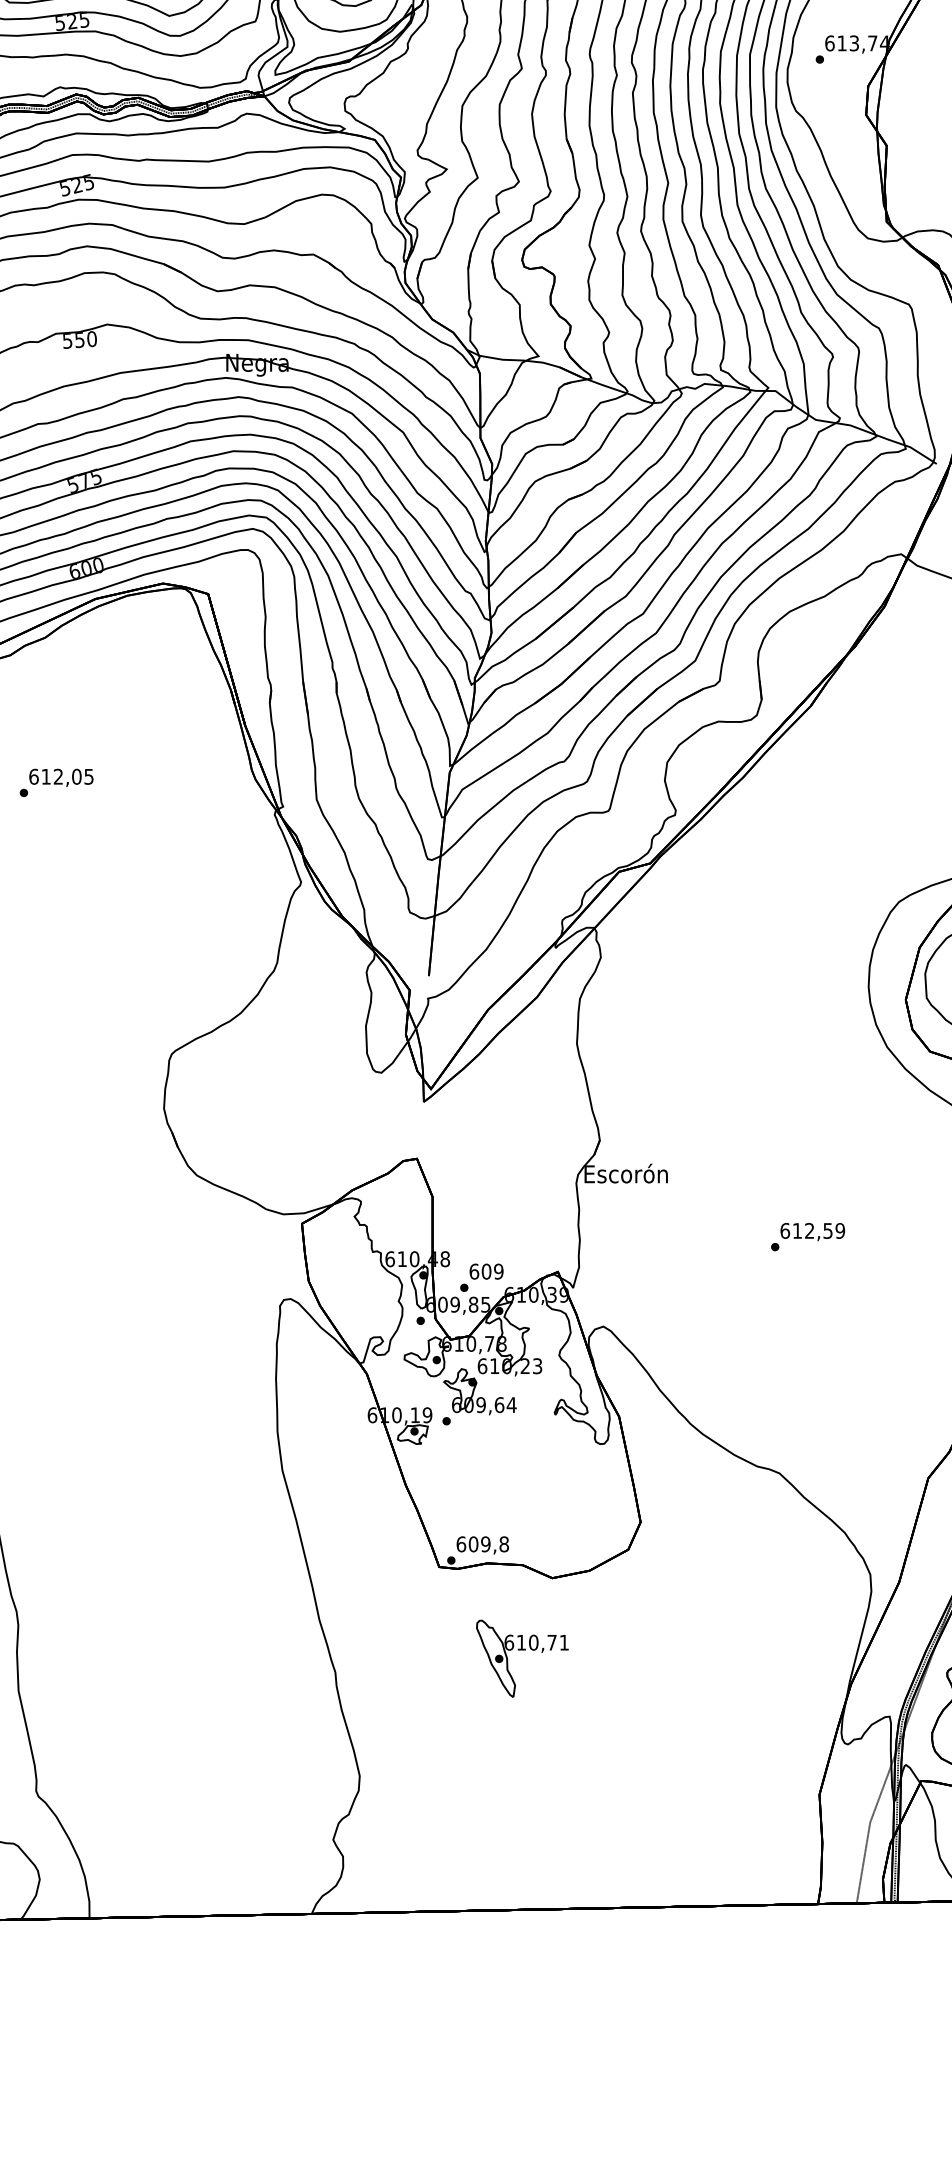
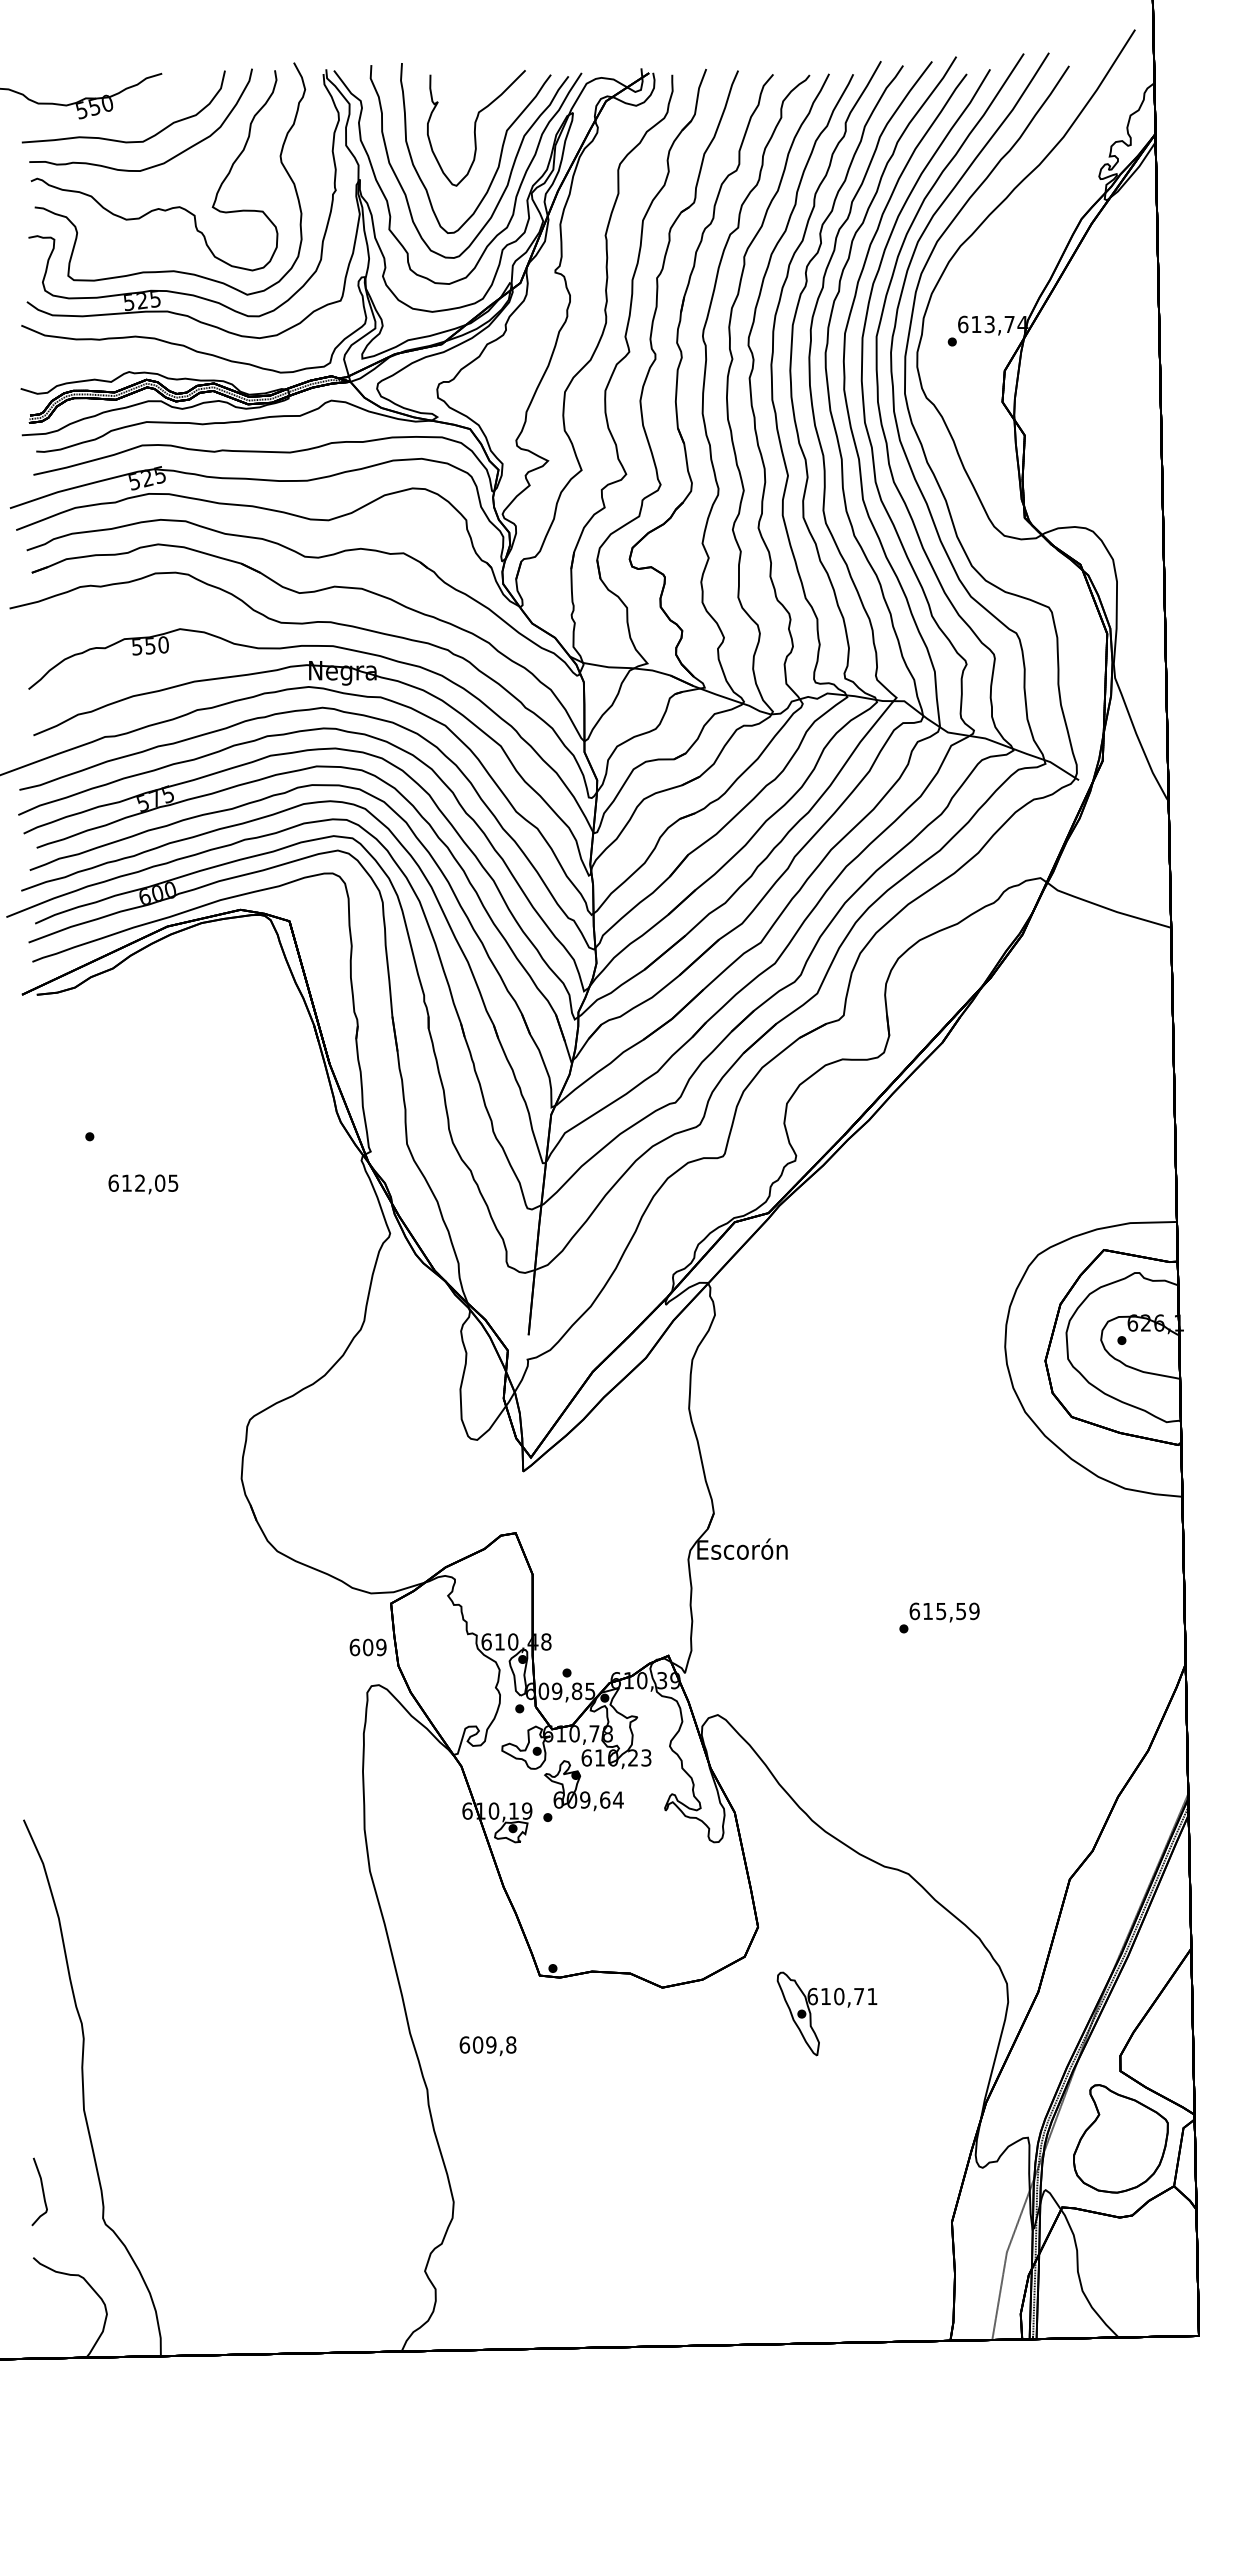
text: (61, 777) -> (143, 1184), moved
text: (809, 1231) -> (941, 1611), 612,59 -> 615,59
text: (485, 1271) -> (367, 1647), moved
text: (482, 1545) -> (487, 2046), moved
part: (521, 1650) -> (826, 2004), moved

